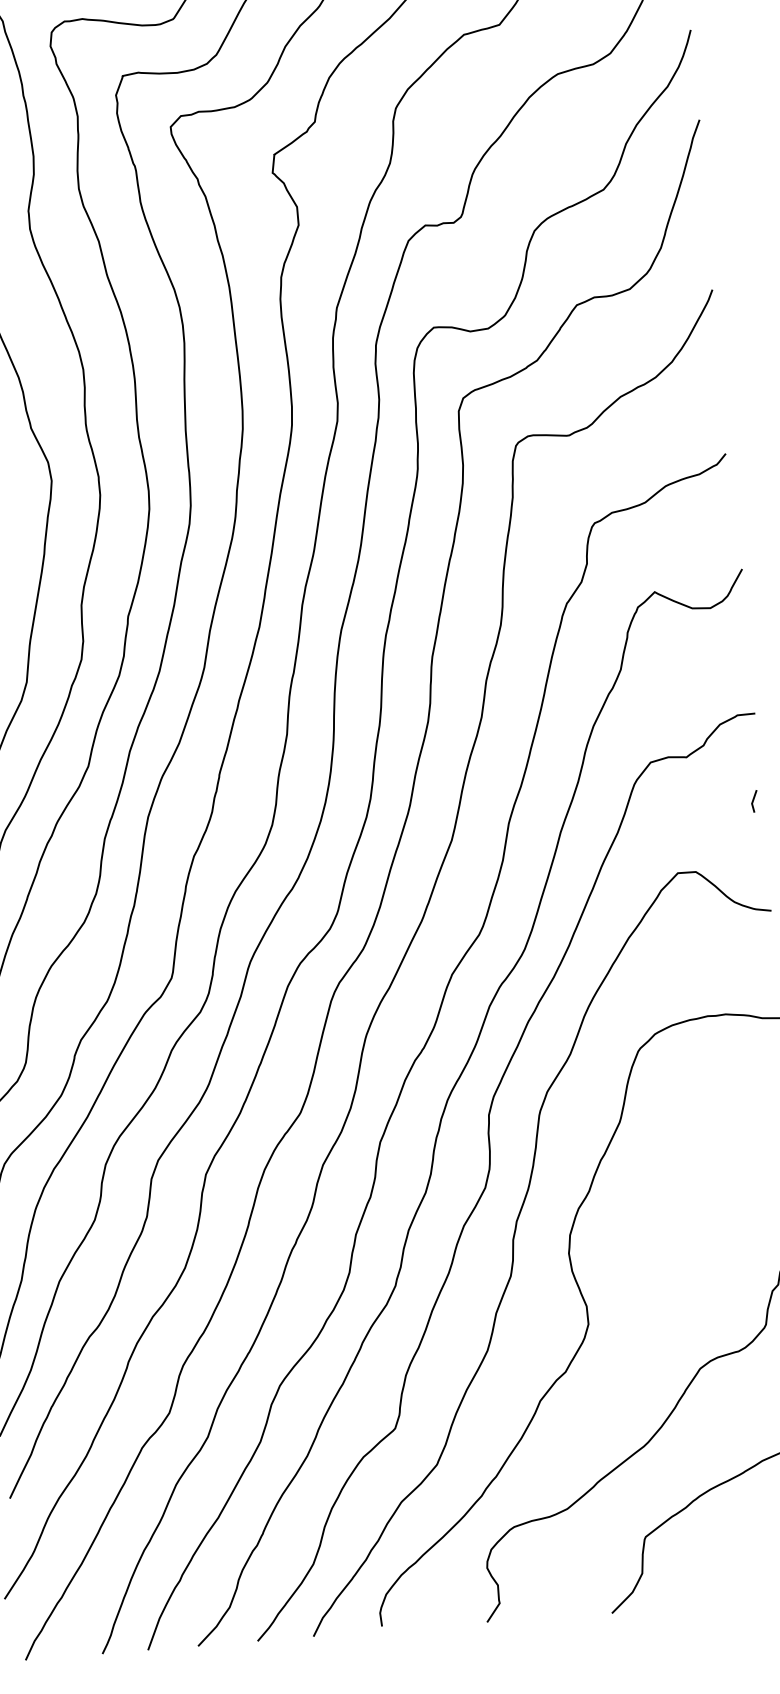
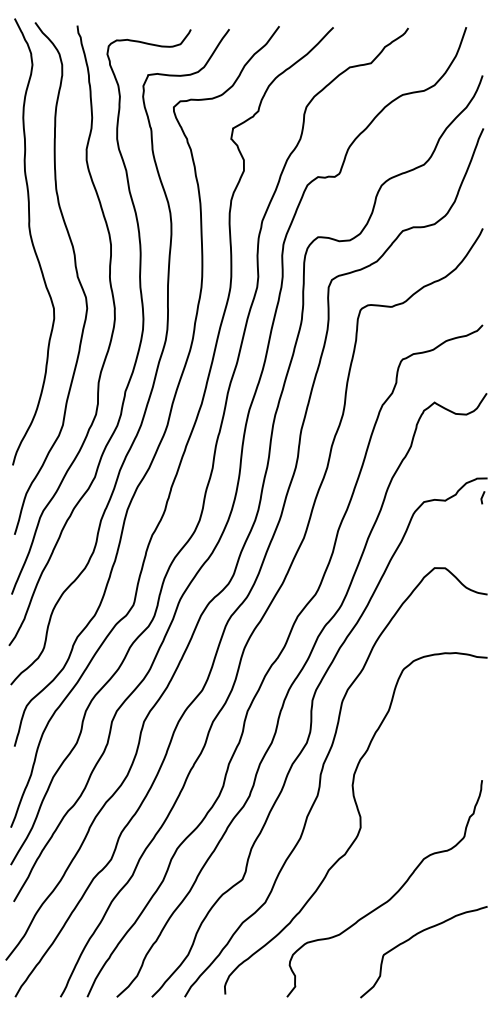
line: (753, 800) -> (482, 497), moved

